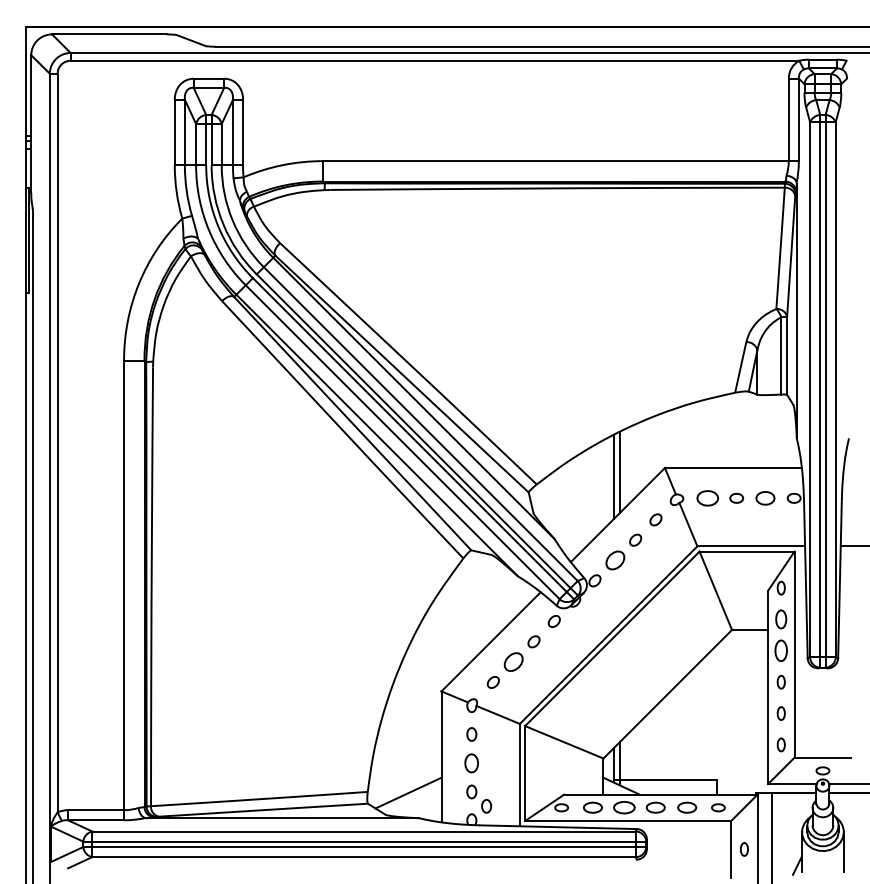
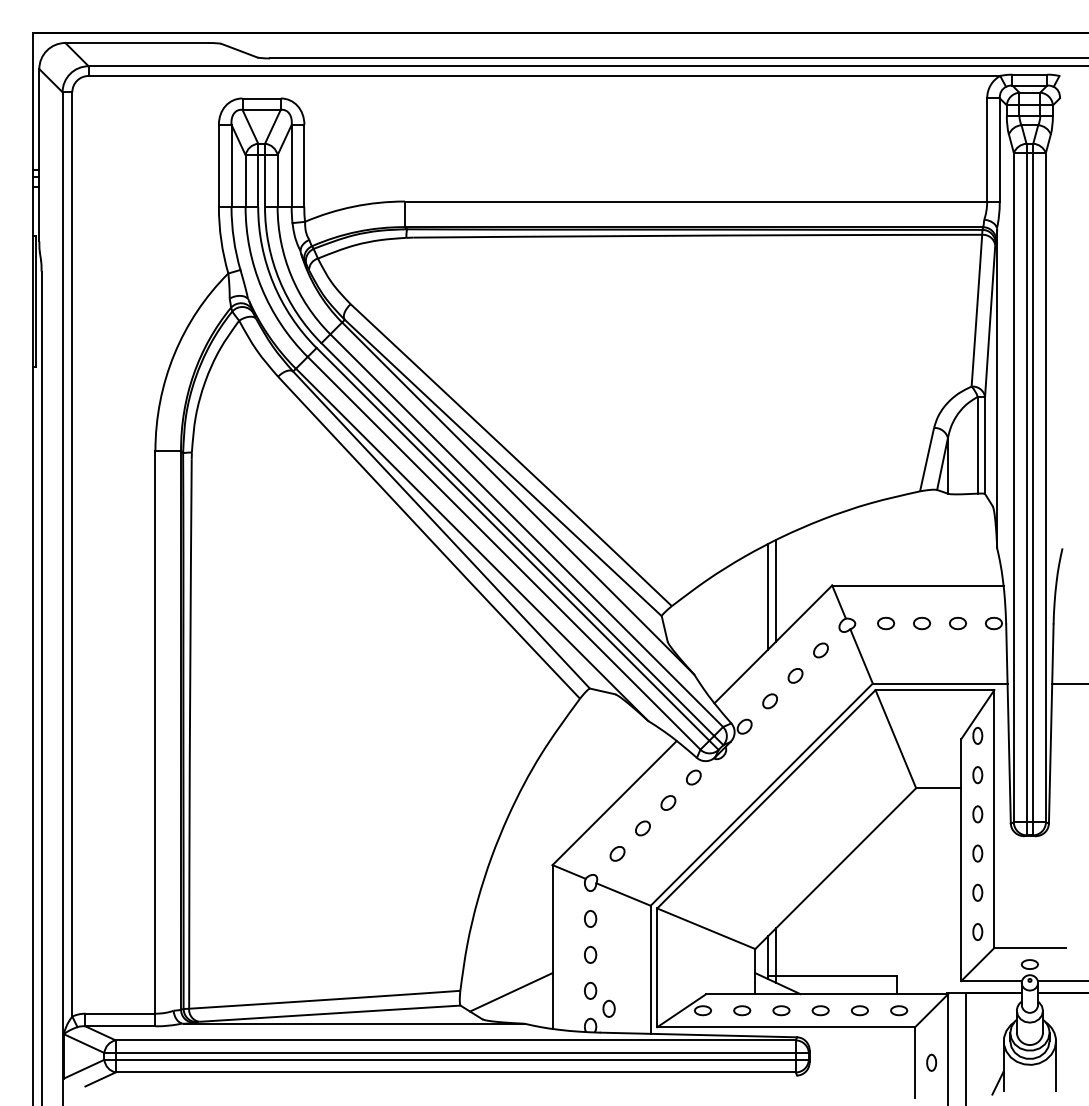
part: (708, 498) -> (886, 623), size x0.62
part: (765, 498) -> (957, 623), size x0.71
part: (614, 560) -> (769, 701), size x0.62
part: (781, 619) -> (977, 775), size x0.71
part: (781, 650) -> (977, 814), size x0.62
part: (513, 662) -> (642, 828), size x0.62
part: (471, 762) -> (590, 954), size x0.71
part: (593, 807) -> (742, 1010), size x0.71
part: (624, 807) -> (781, 1010), size x0.62
part: (655, 807) -> (820, 1010), size x0.71
part: (686, 807) -> (859, 1010), size x0.71

